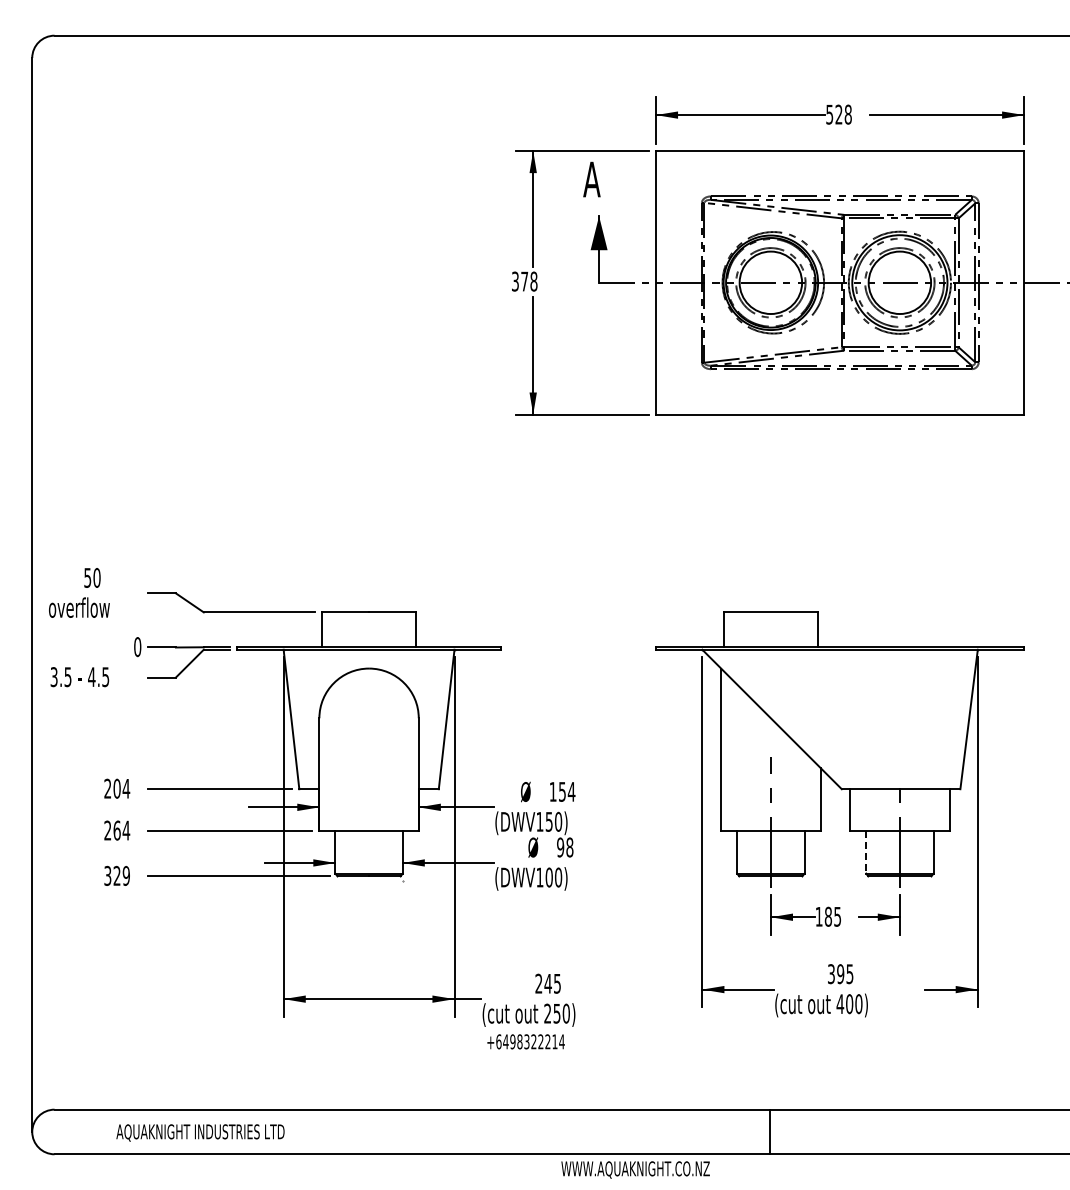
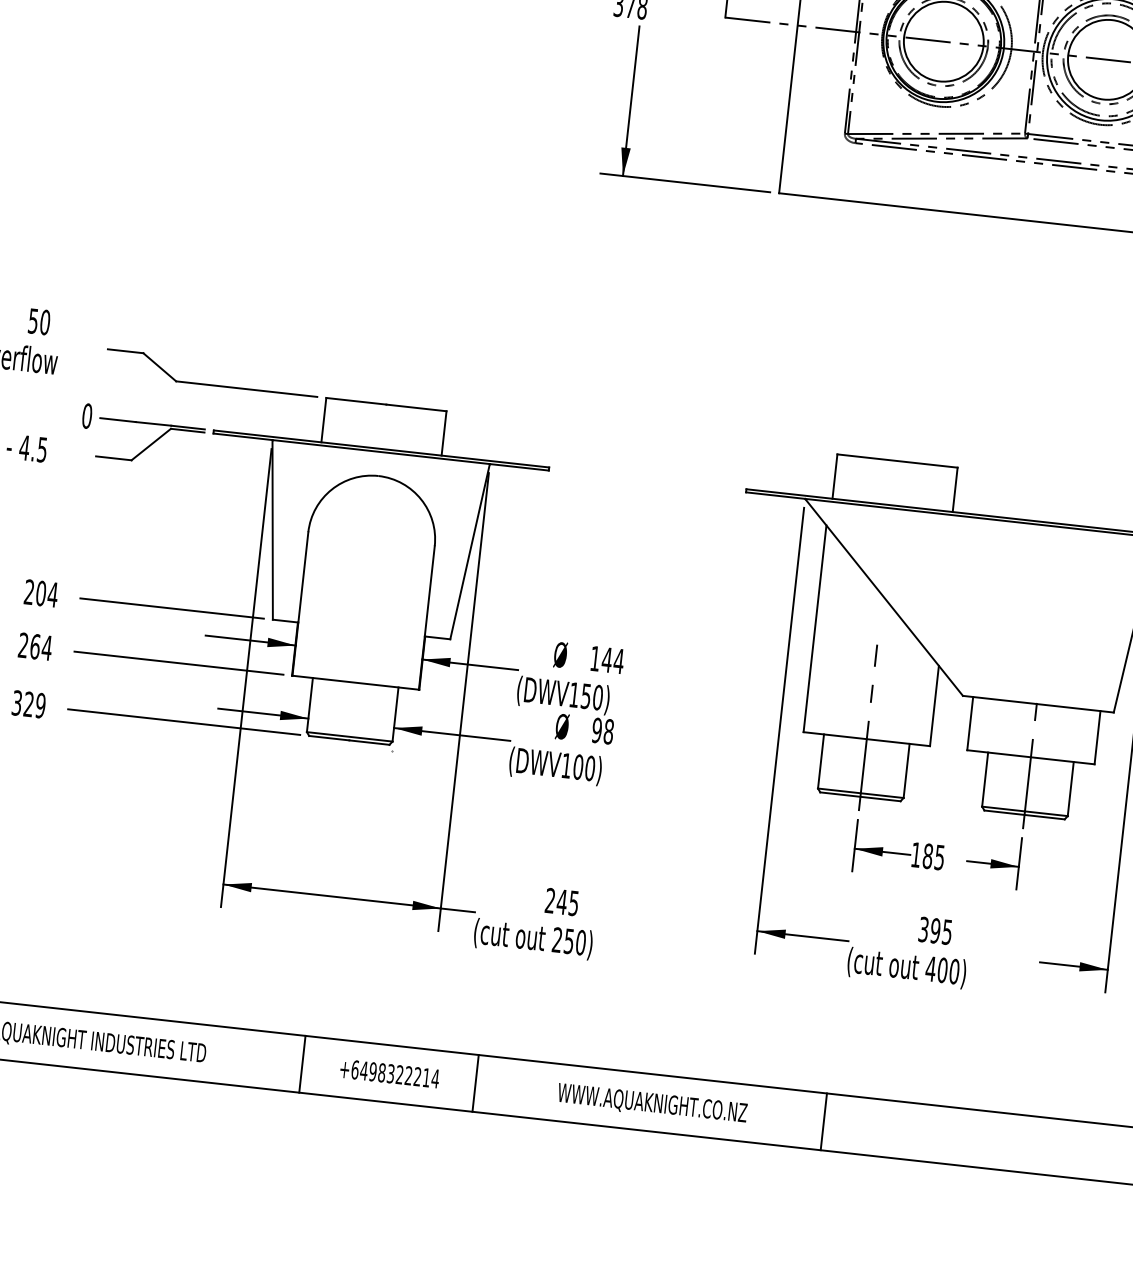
text: (562, 791) -> (607, 659), 154 -> 144
line: (866, 852) -> (985, 779), dashed -> solid
text: (525, 1041) -> (389, 1073), moved
line: (360, 1131) -> (302, 1063), added
line: (496, 1131) -> (475, 1082), added
text: (635, 1169) -> (652, 1103), moved

